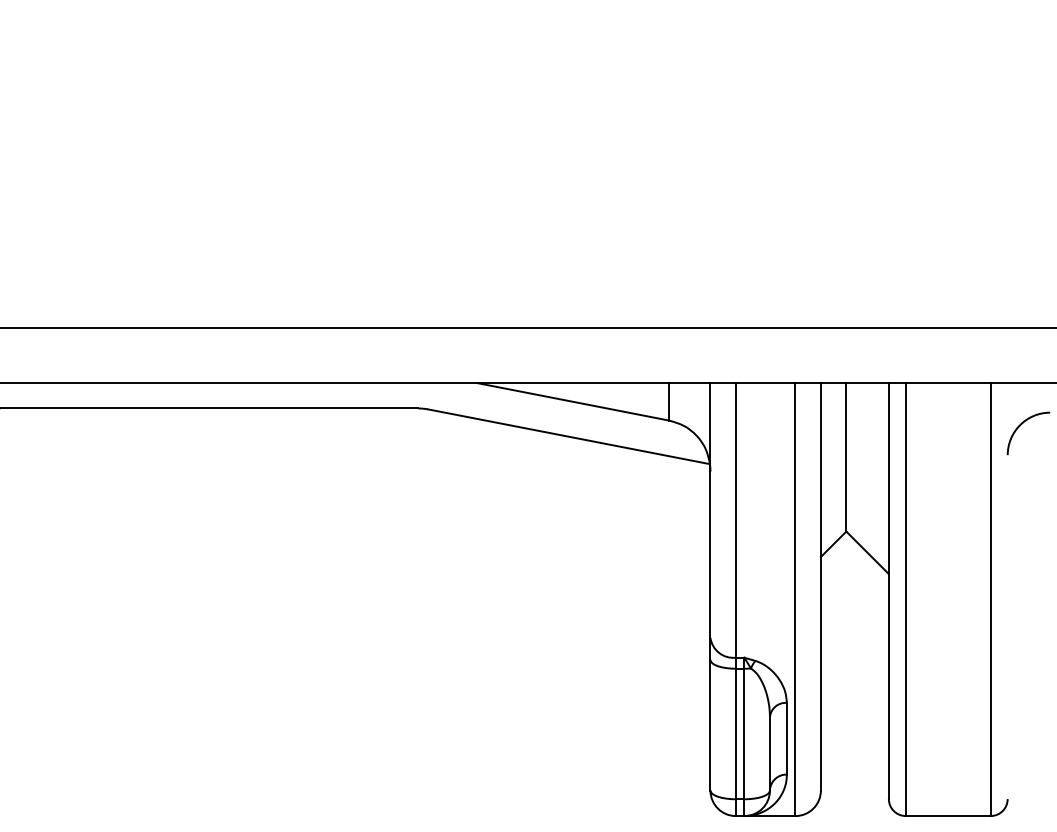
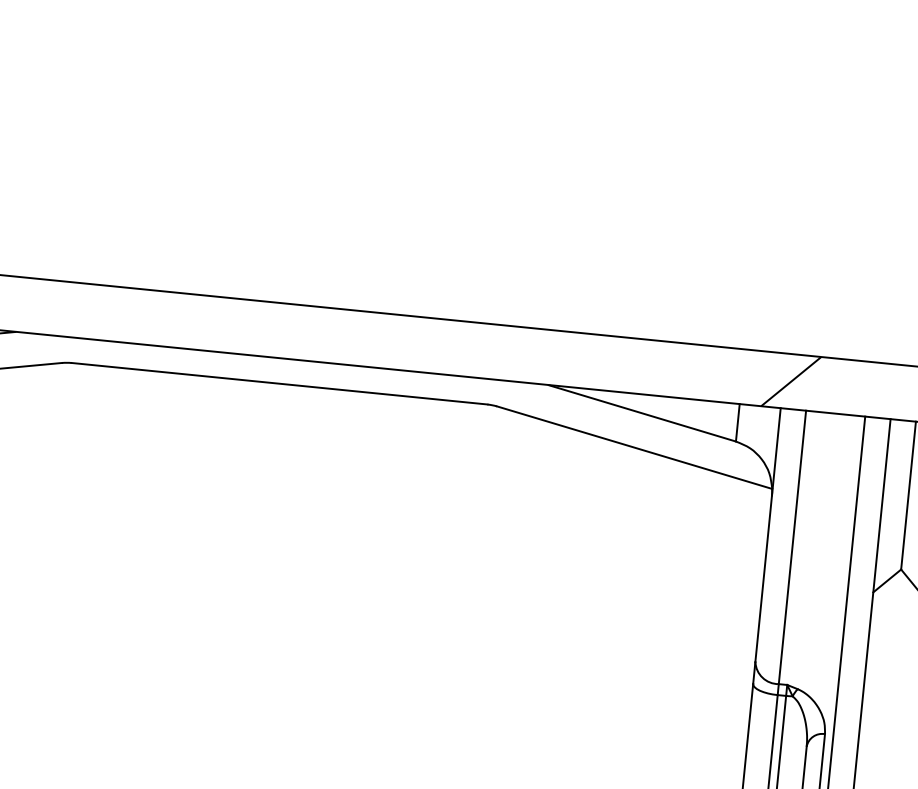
hatch: (717, 355) -> (790, 381), added

